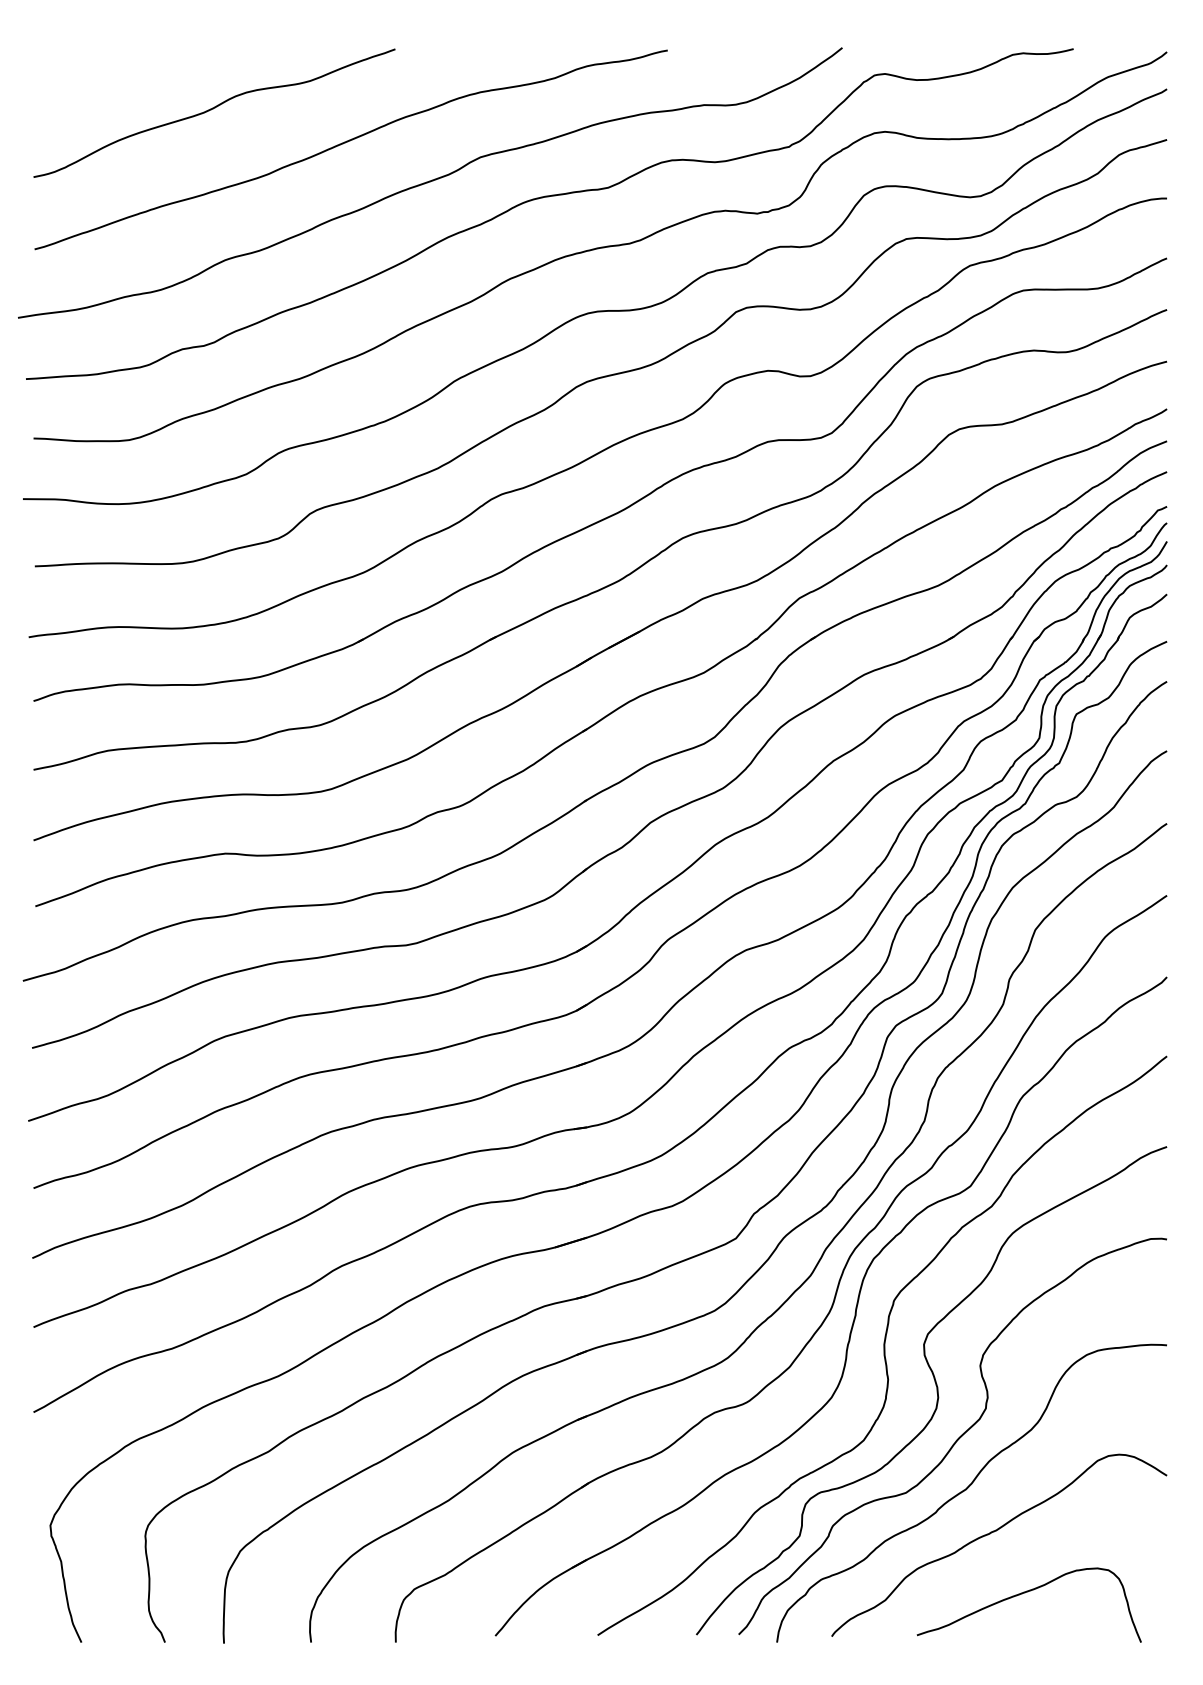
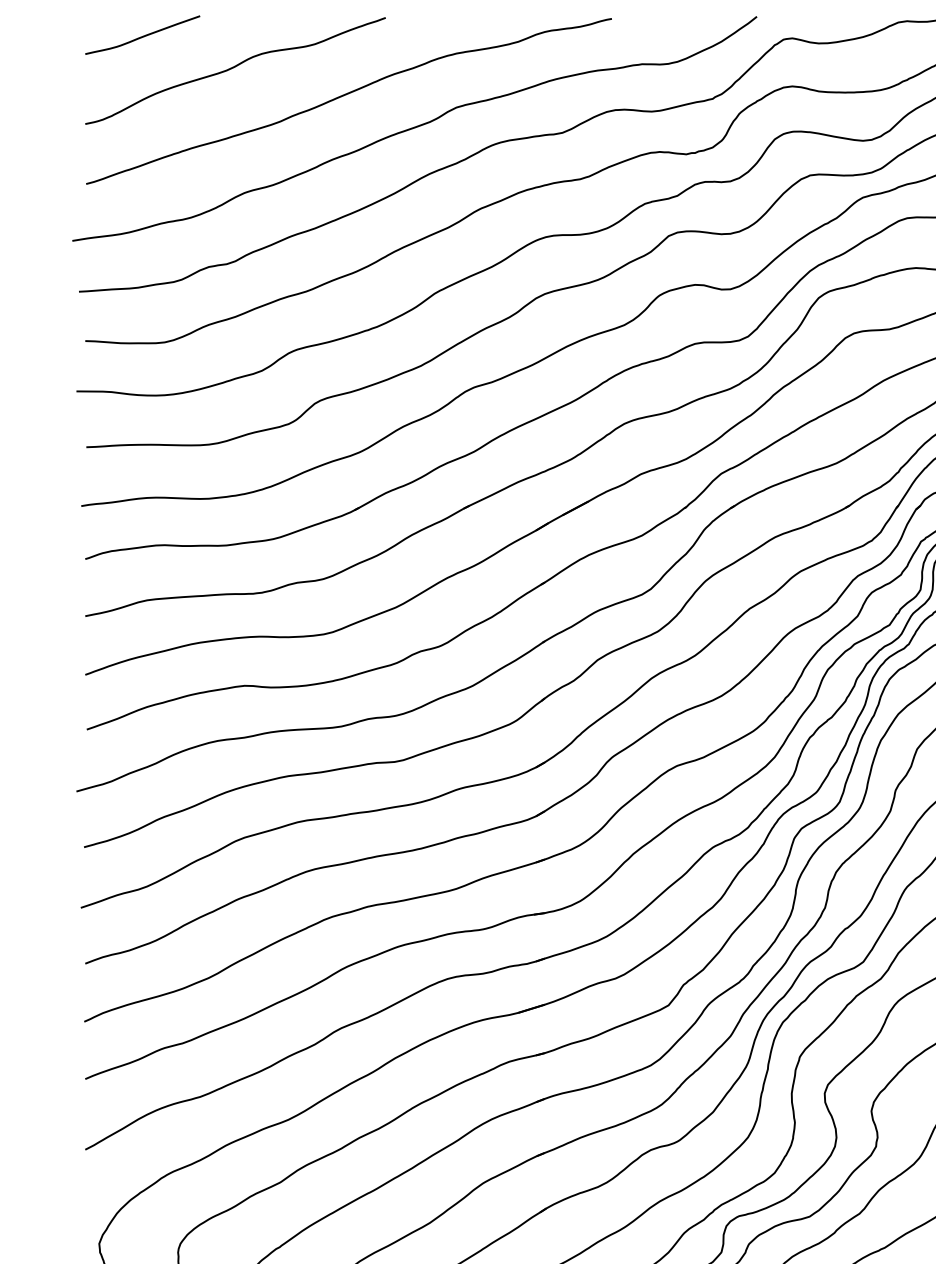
curve: (103, 70) -> (143, 35), added

